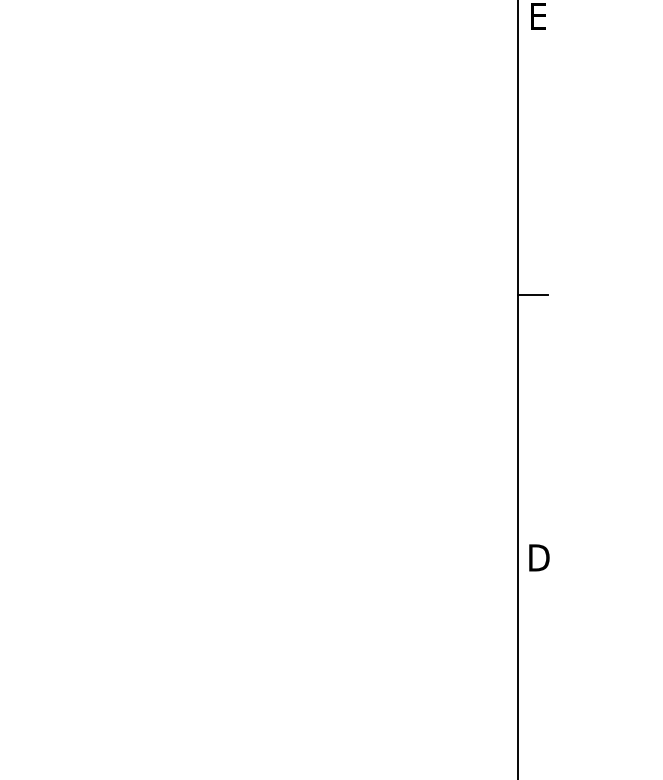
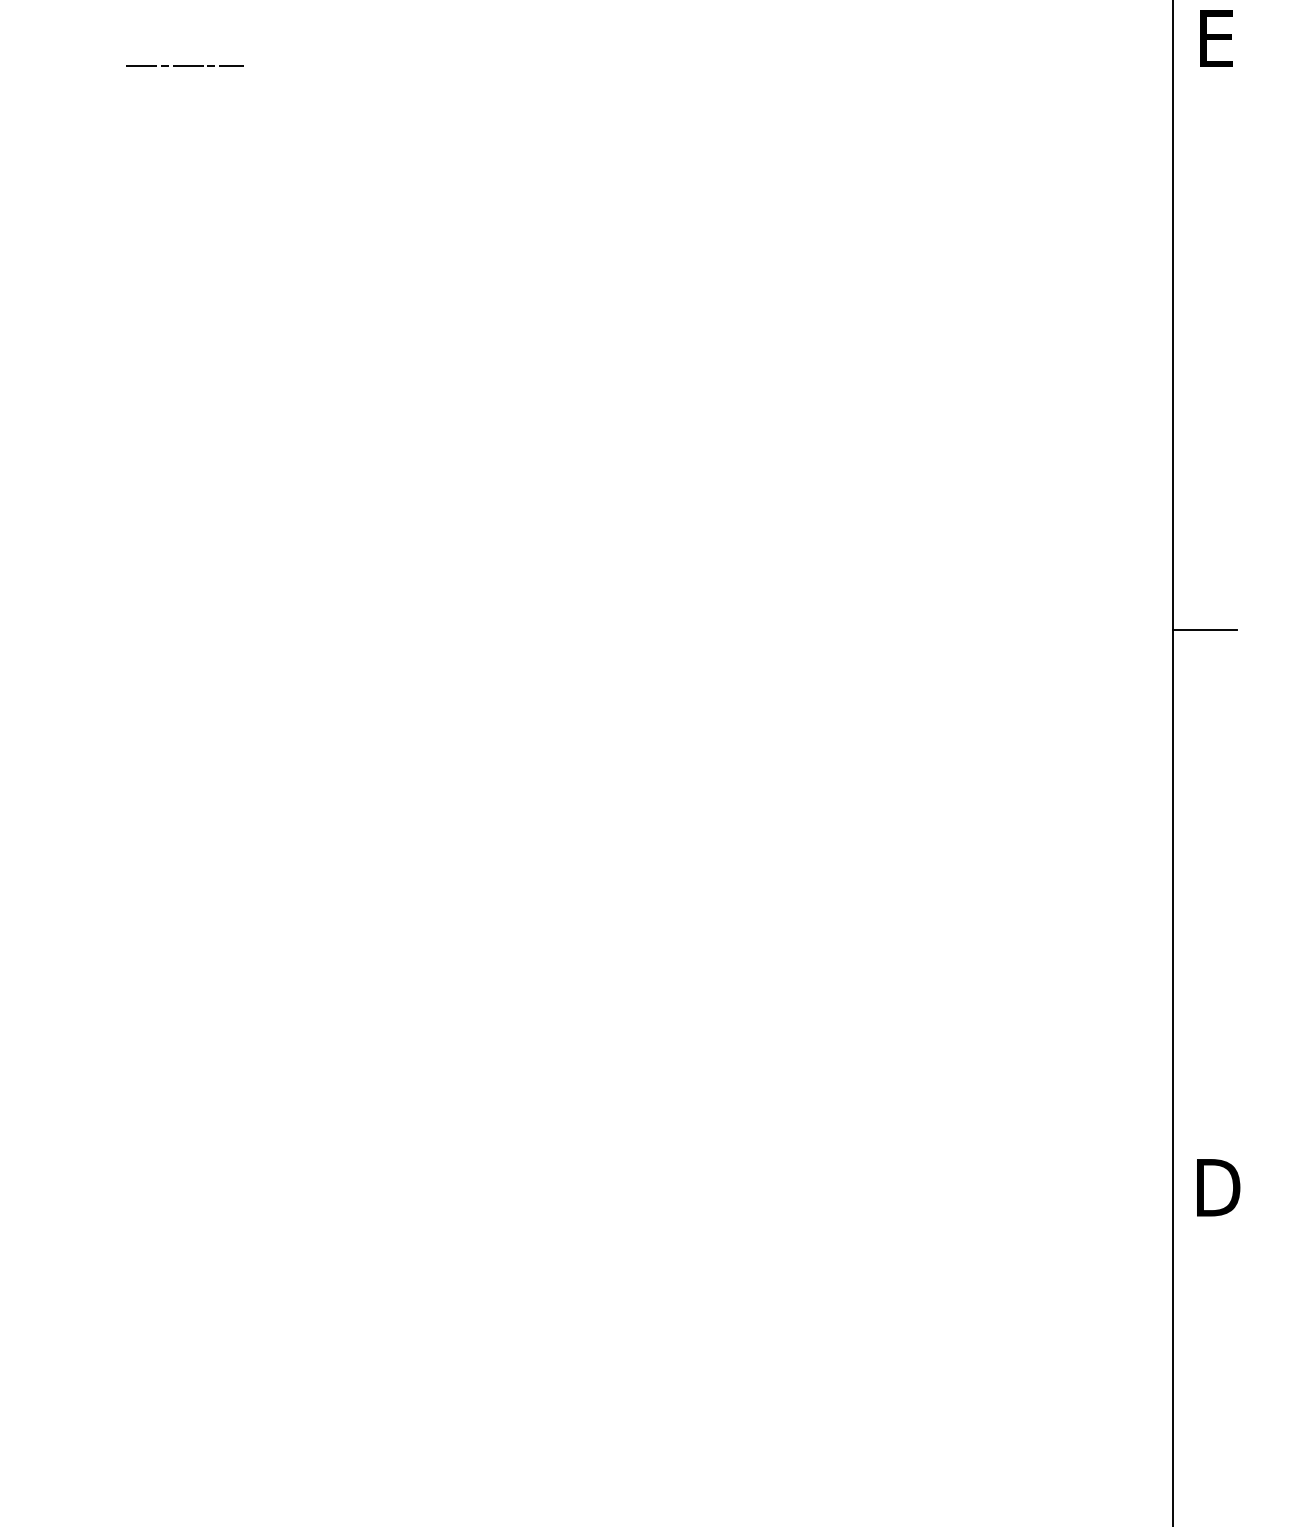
line: (52, 29) -> (185, 66), added

